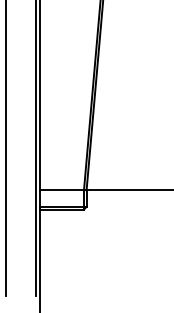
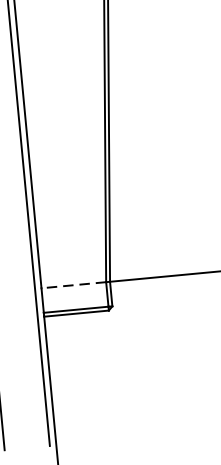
line: (62, 190) -> (74, 285), solid -> dashed

